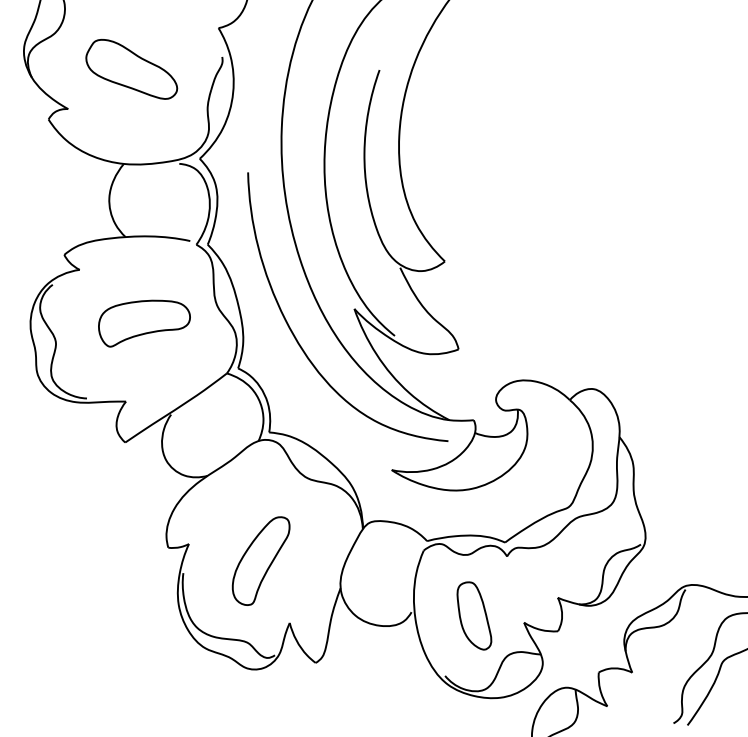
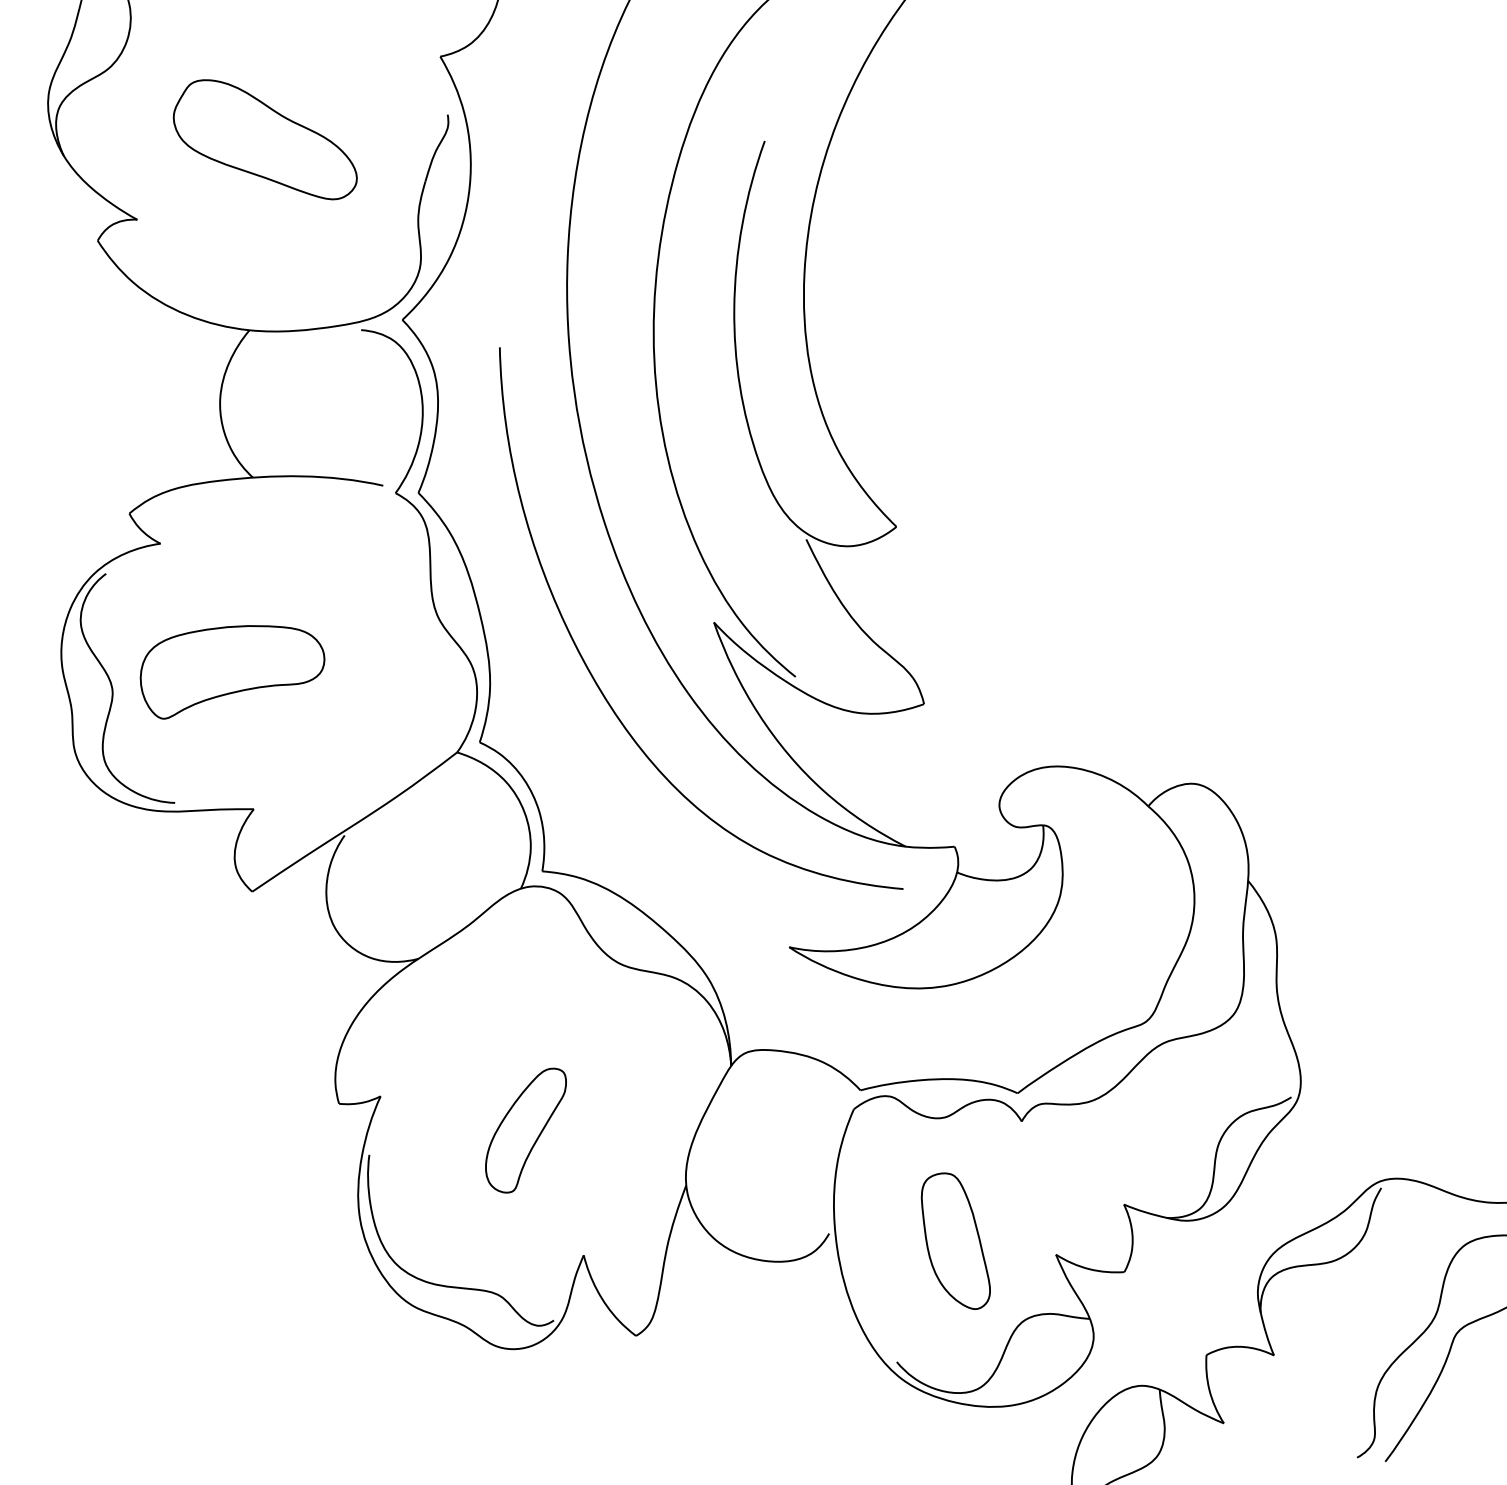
part: (144, 323) -> (232, 671), moved
part: (260, 560) -> (524, 1129), size x0.7

